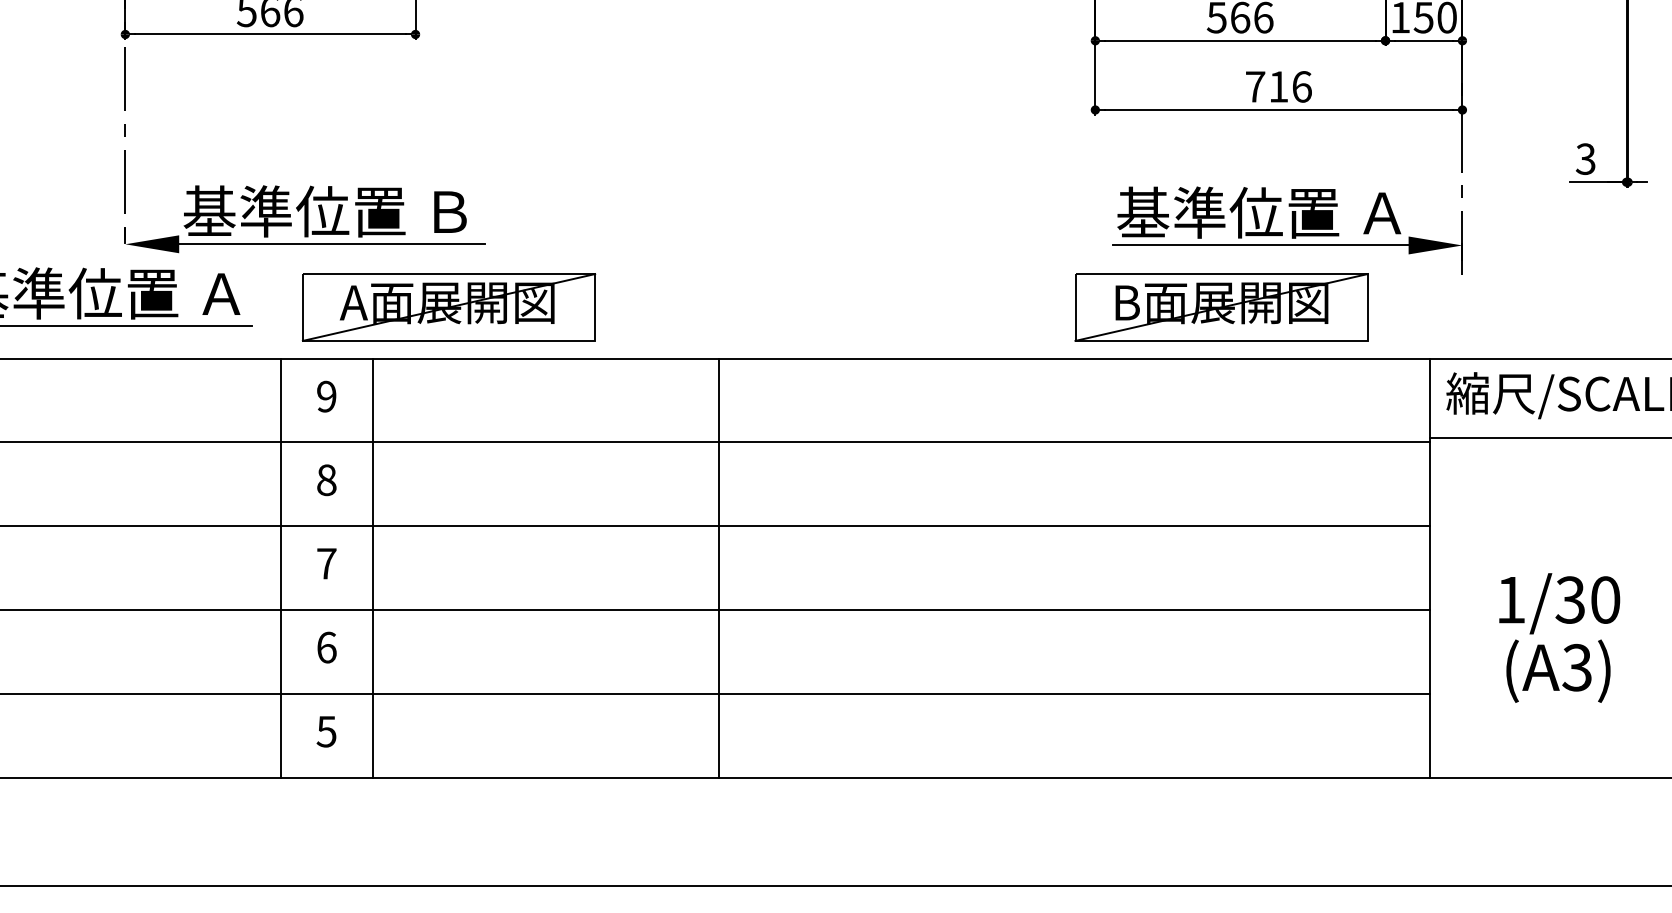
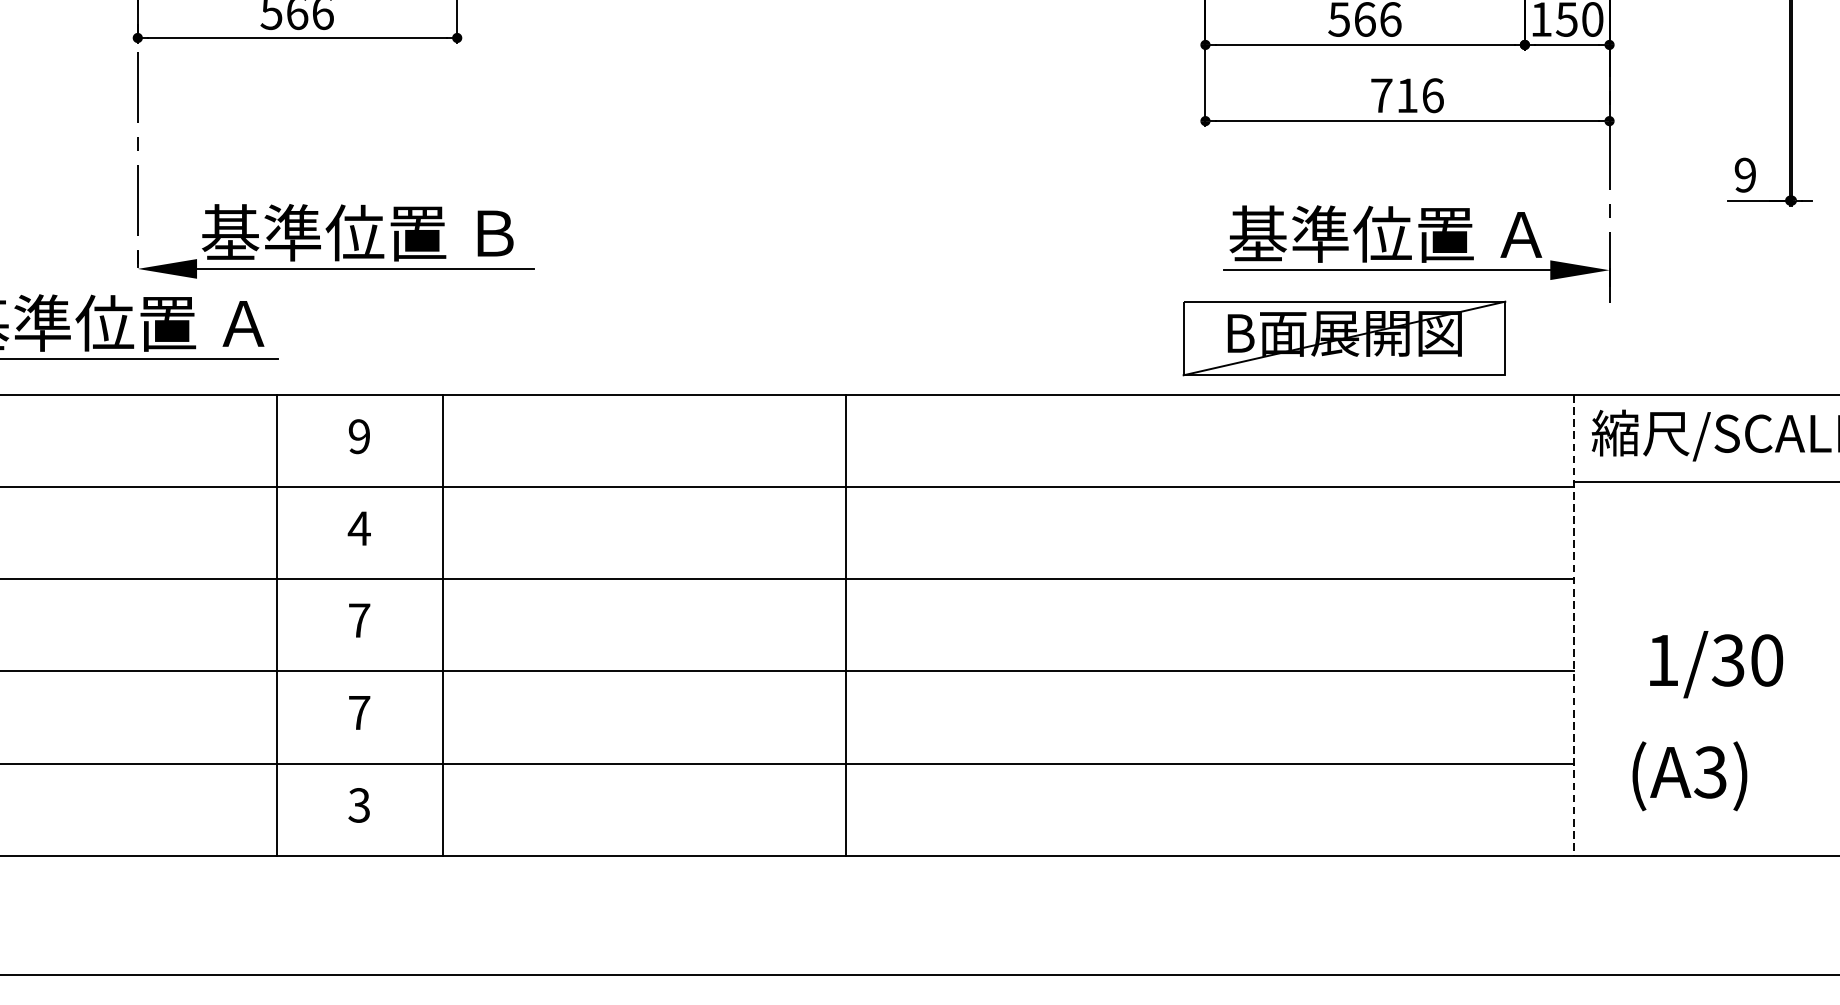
text: (1585, 158) -> (1744, 174), 3 -> 9
part: (448, 307) -> (493, 338), removed
text: (326, 480) -> (359, 528), 8 -> 4
line: (280, 567) -> (276, 624), moved
line: (373, 567) -> (442, 624), moved
line: (719, 567) -> (846, 624), moved
line: (1430, 568) -> (1574, 625), solid -> dashed
text: (326, 647) -> (359, 712), 6 -> 7
text: (1558, 670) -> (1689, 775), moved
text: (326, 730) -> (359, 804), 5 -> 3

